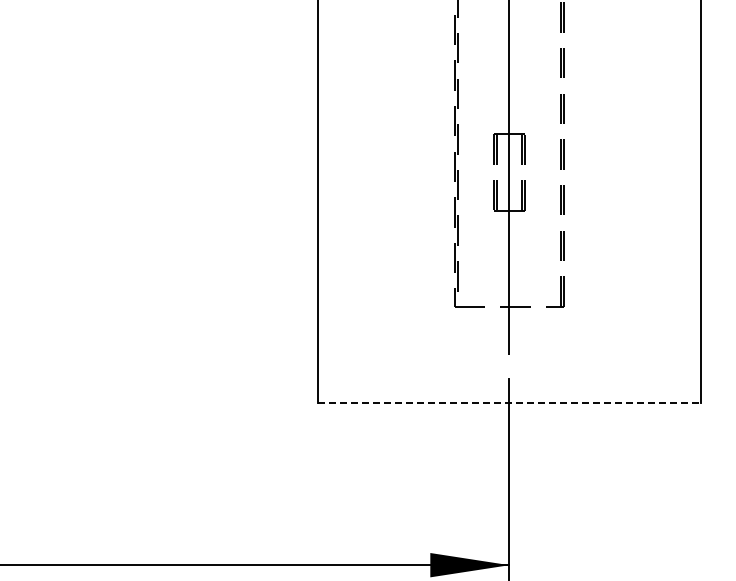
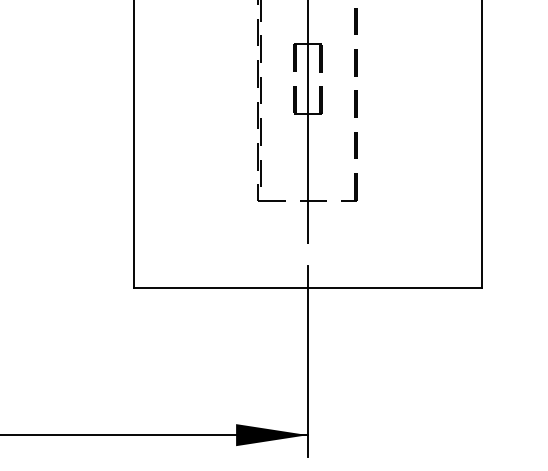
line: (509, 402) -> (307, 287), dashed -> solid

